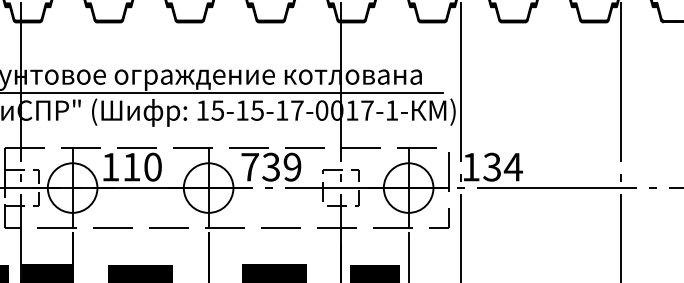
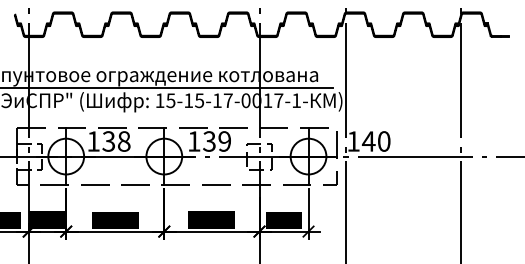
text: (142, 167) -> (116, 141), 110 -> 138
text: (250, 167) -> (194, 141), 739 -> 139
text: (501, 167) -> (375, 141), 134 -> 140

